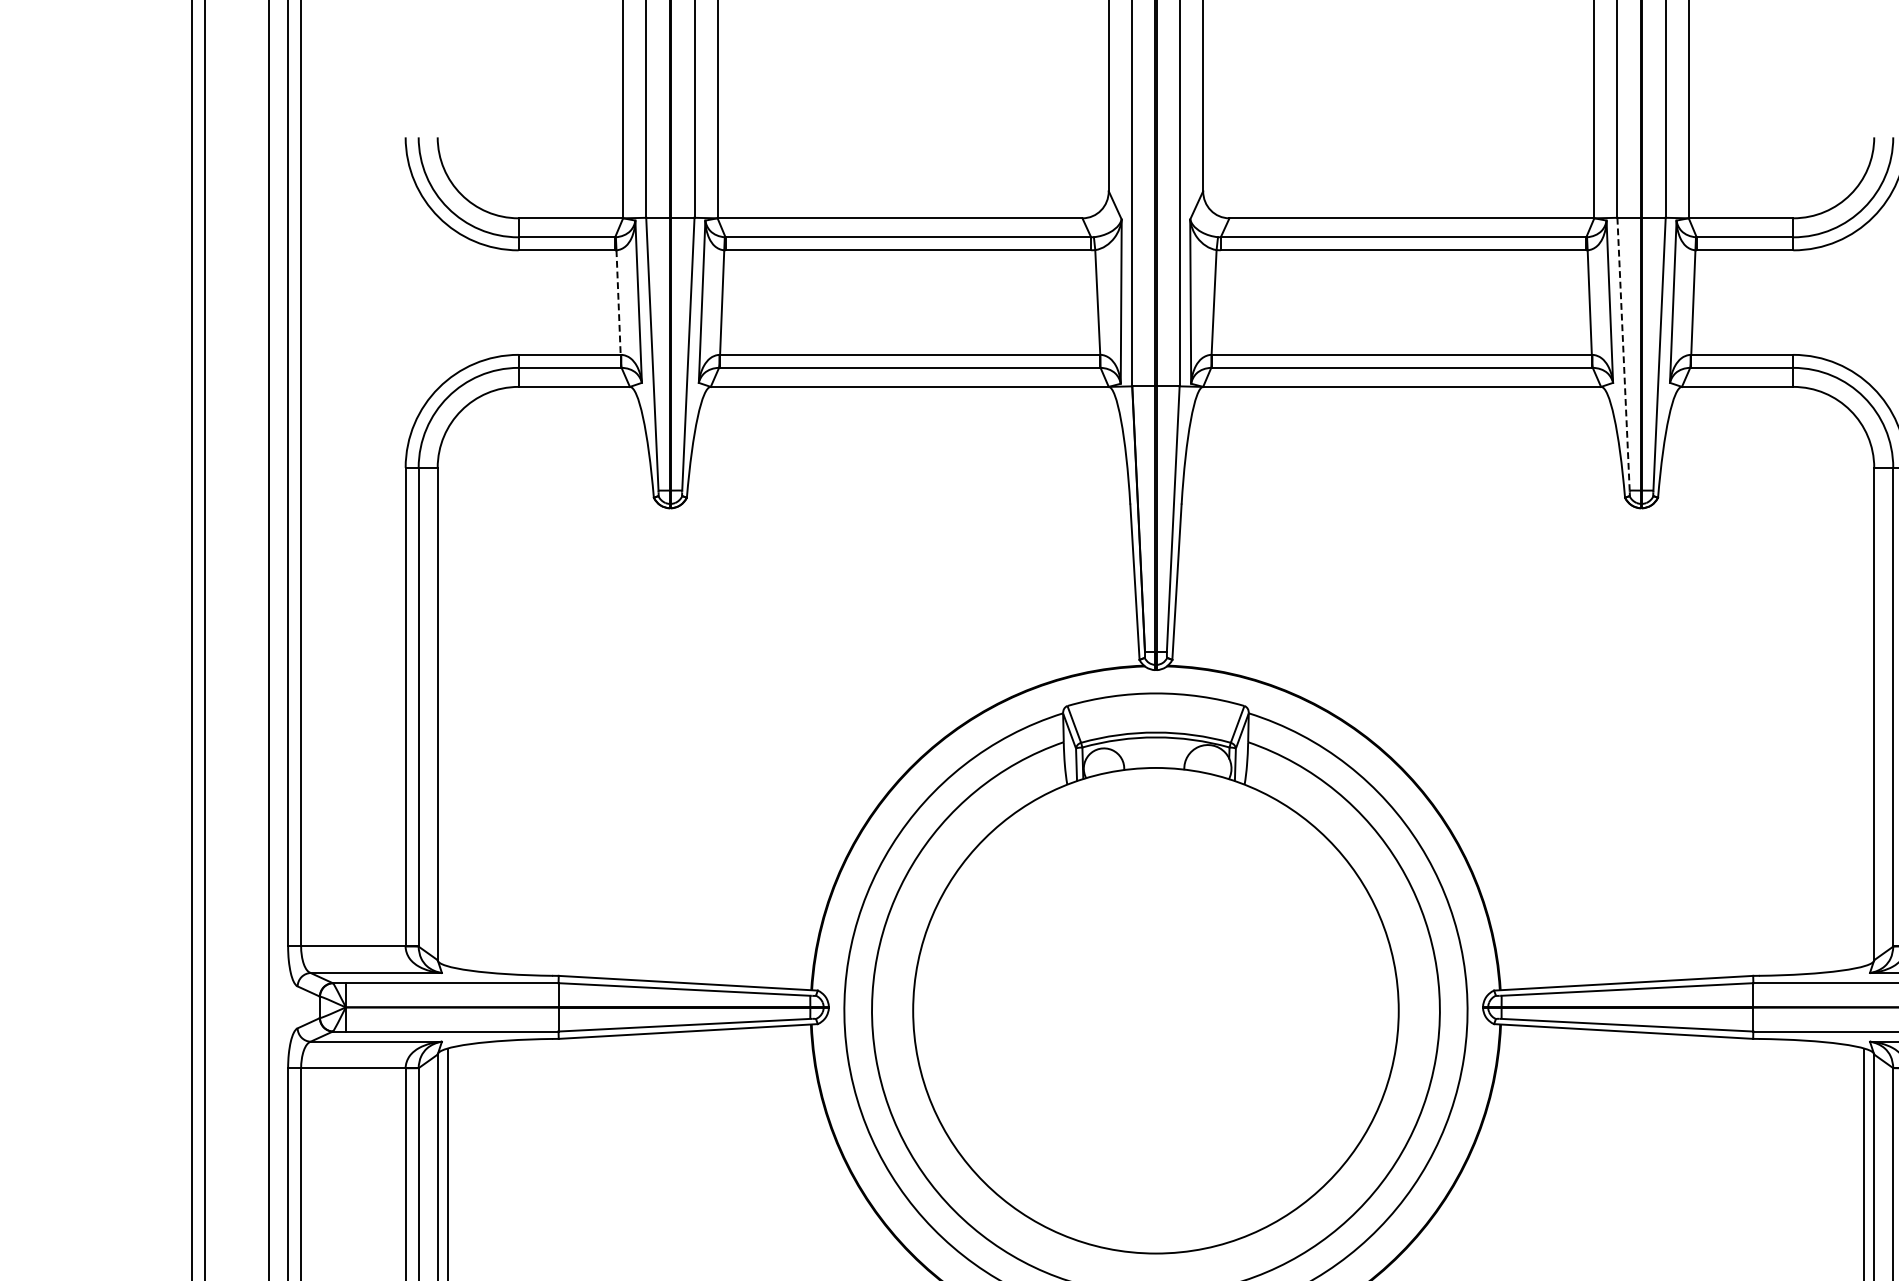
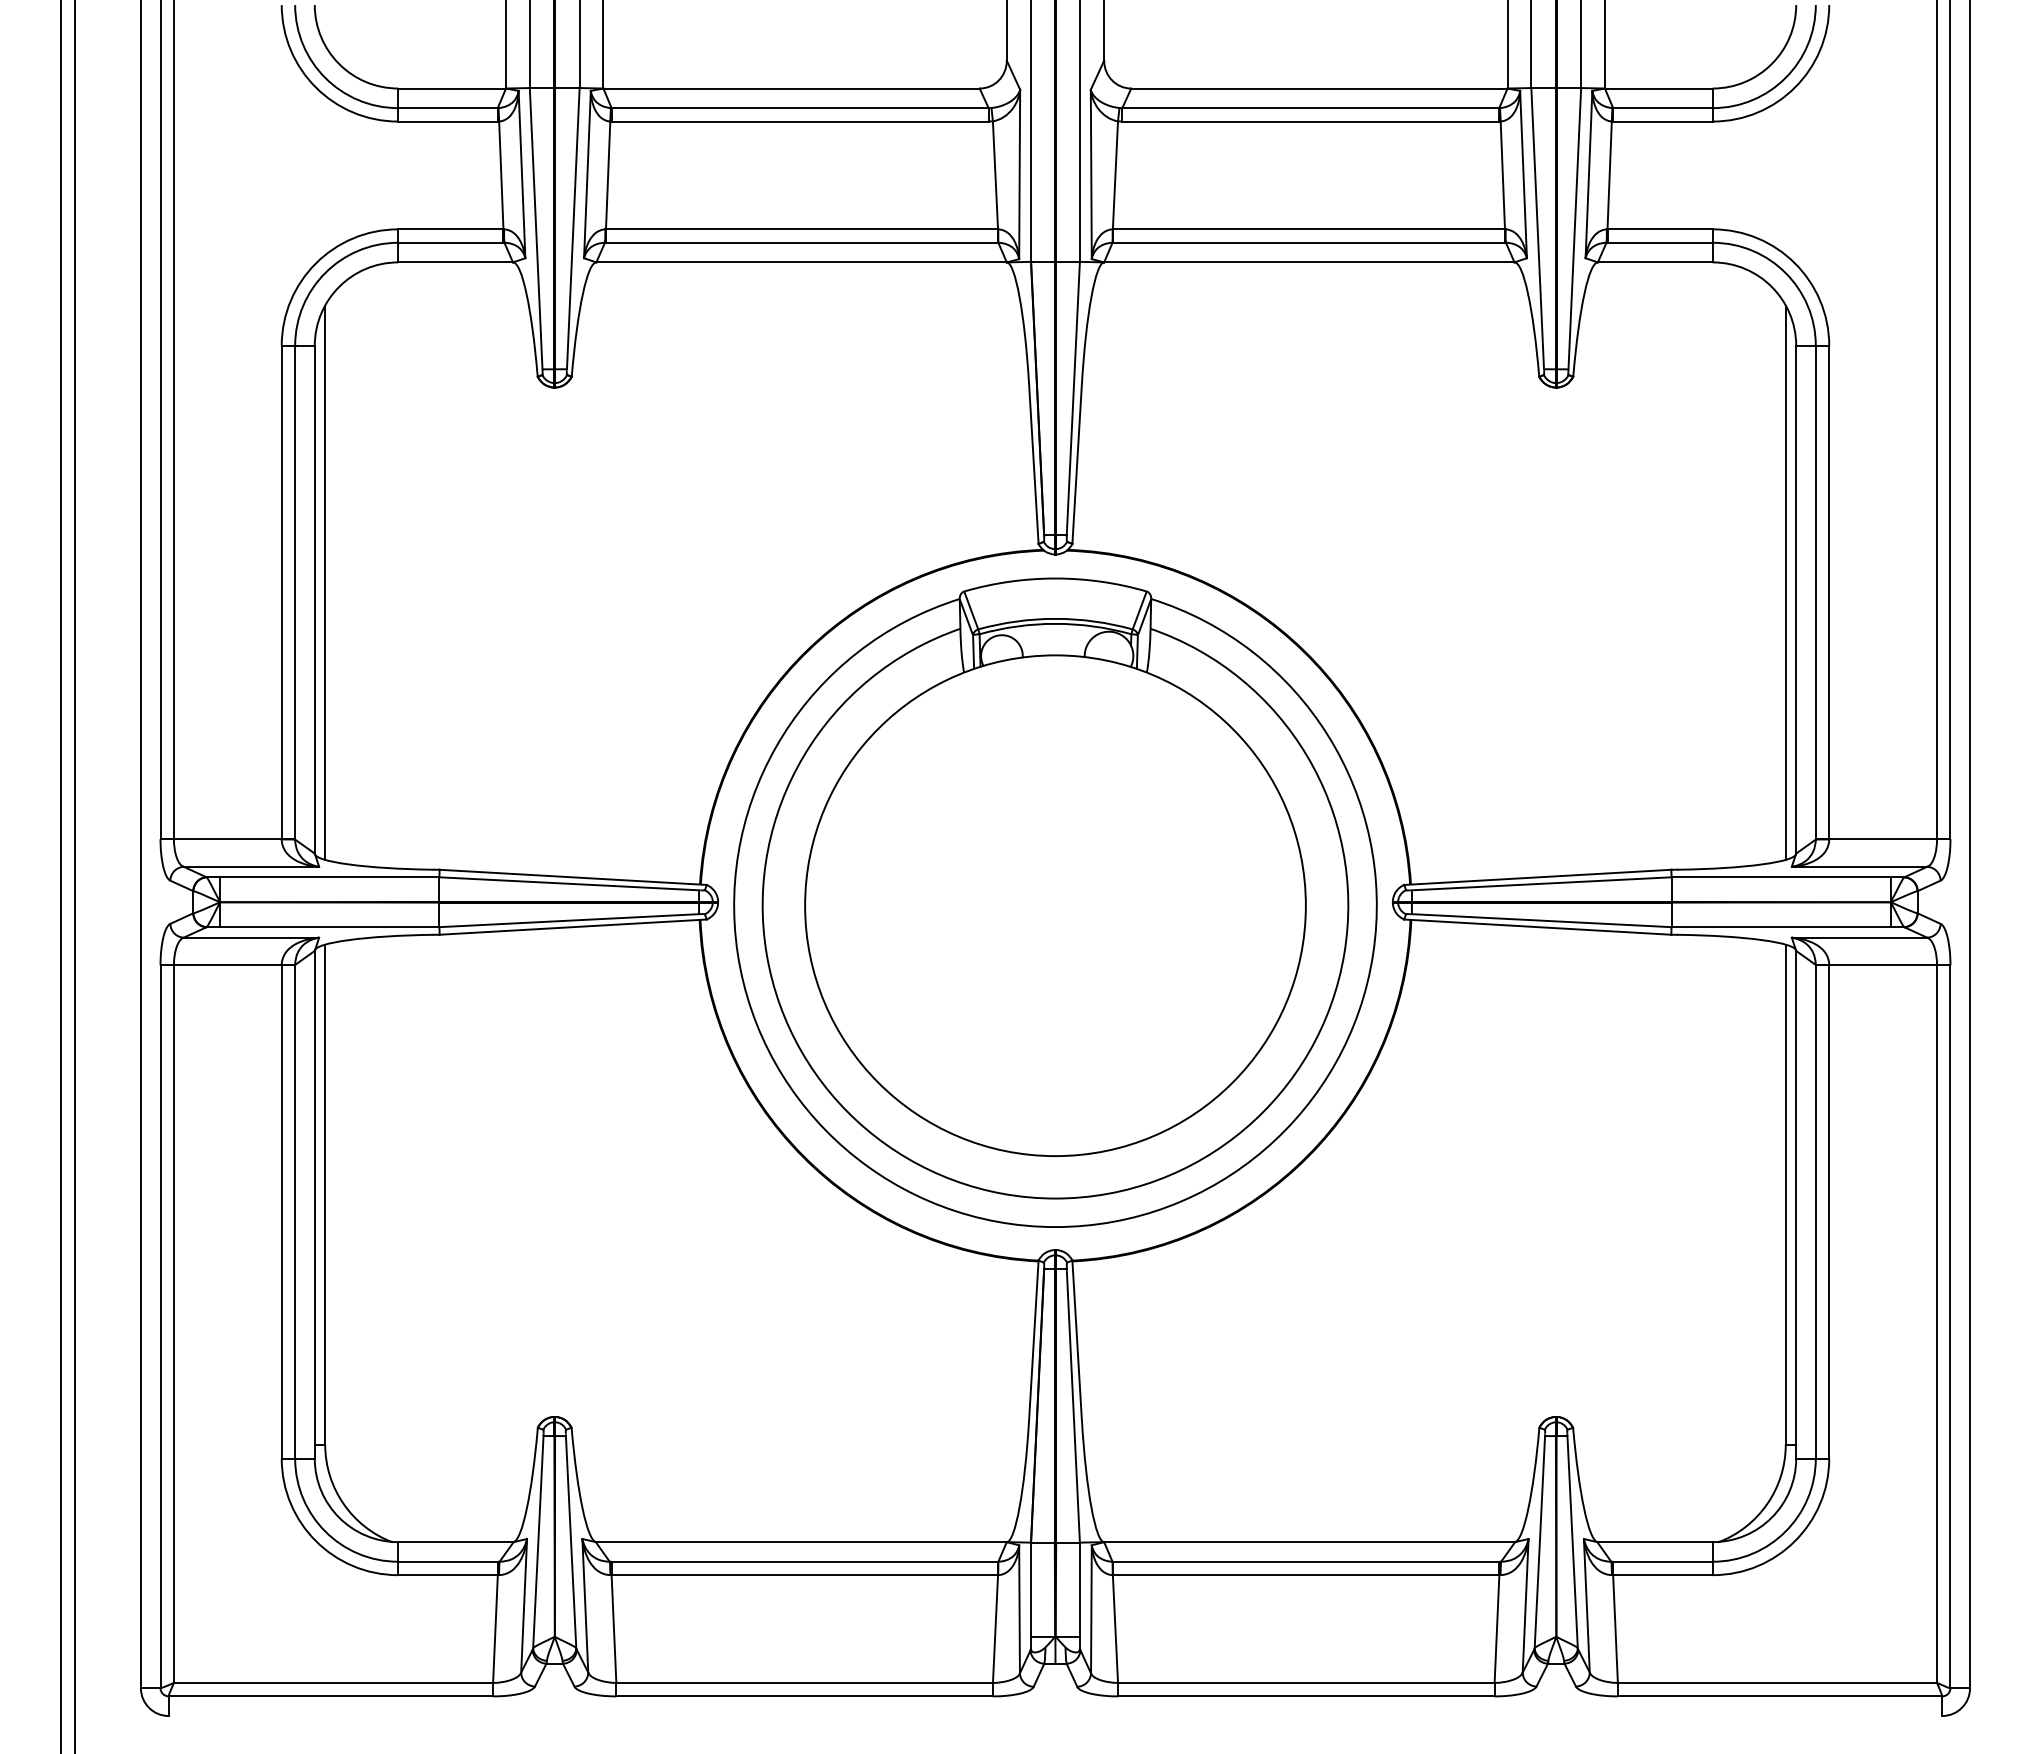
line: (618, 302) -> (501, 175), dashed -> solid
line: (1623, 354) -> (1537, 228), dashed -> solid
line: (448, 697) -> (325, 582), added
line: (1863, 697) -> (1785, 582), added

